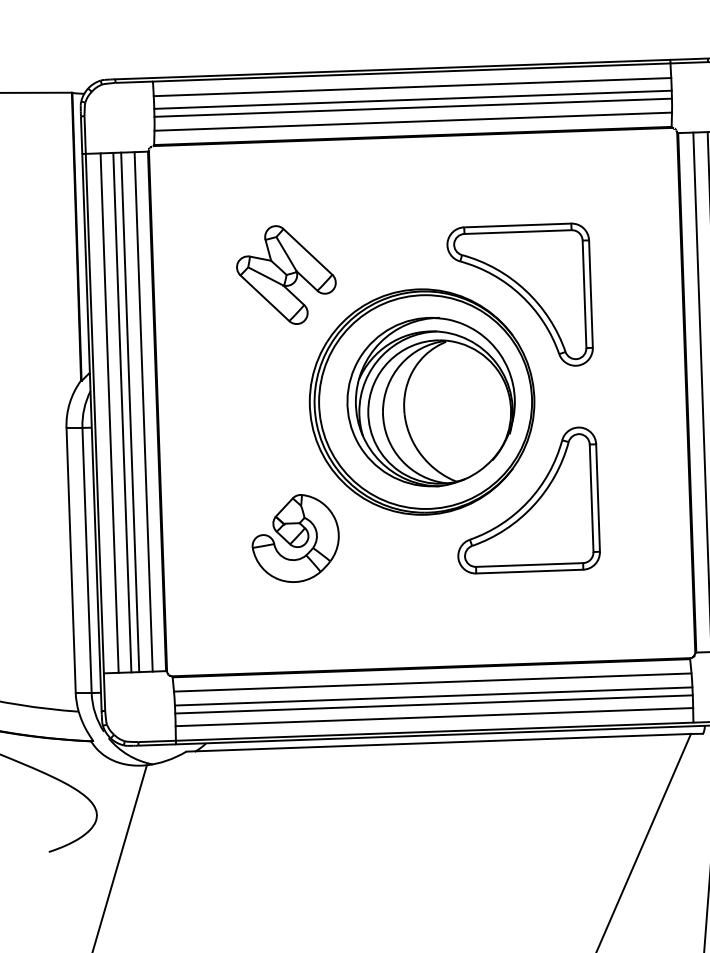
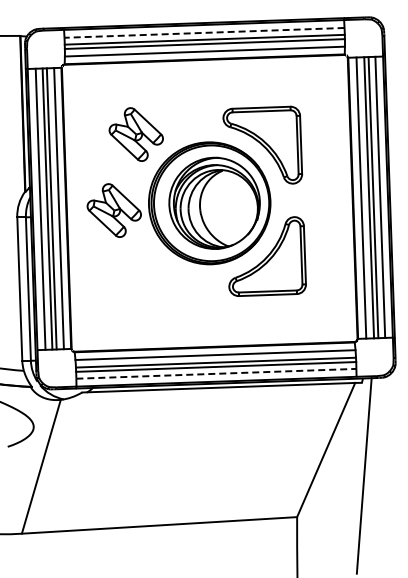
line: (412, 86) -> (204, 32), solid -> dashed
part: (244, 415) -> (113, 210), added
part: (296, 537) -> (141, 276), removed
line: (434, 716) -> (216, 373), solid -> dashed

